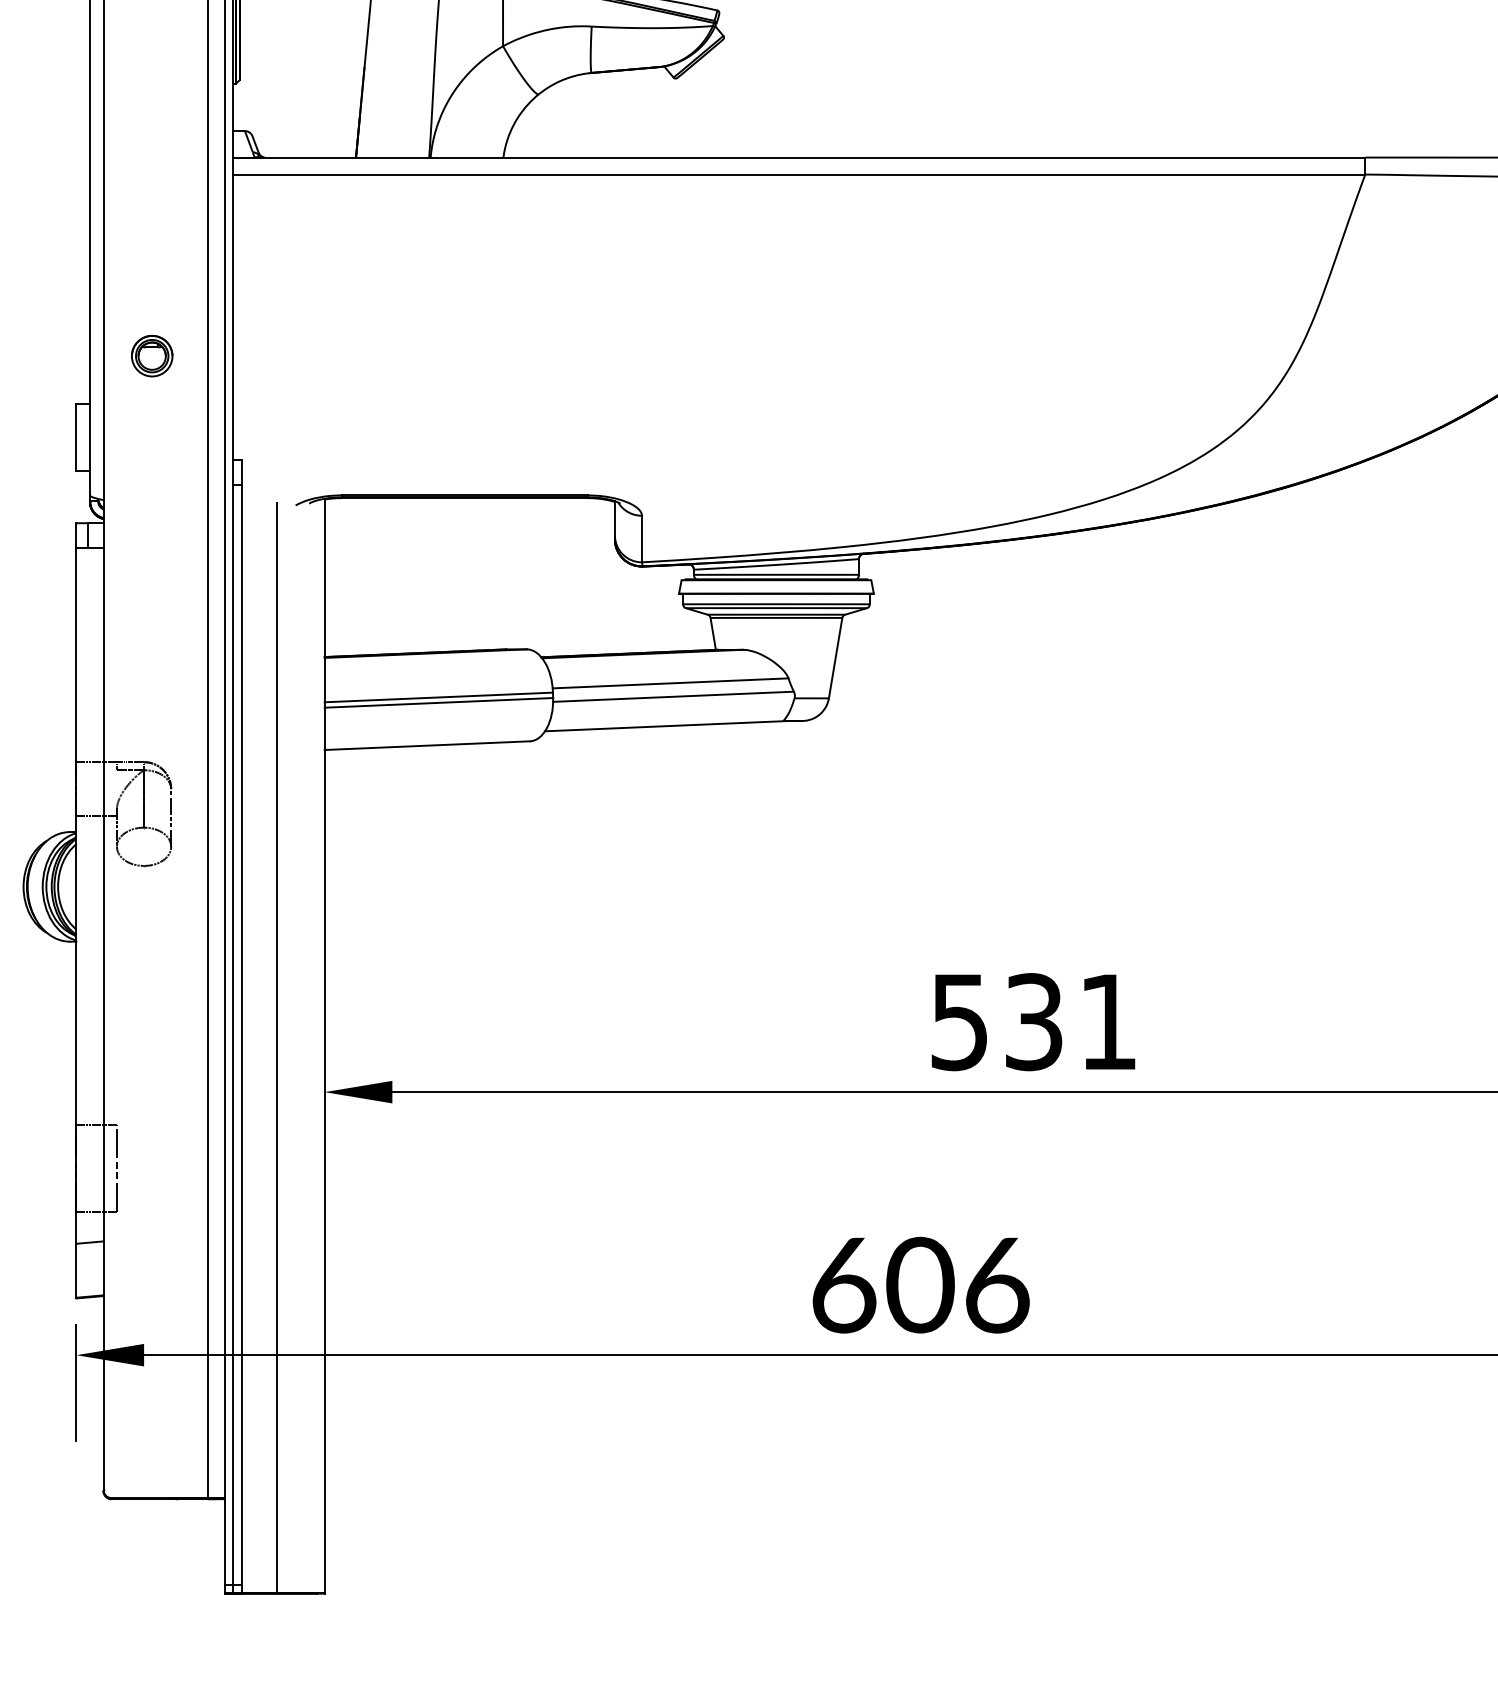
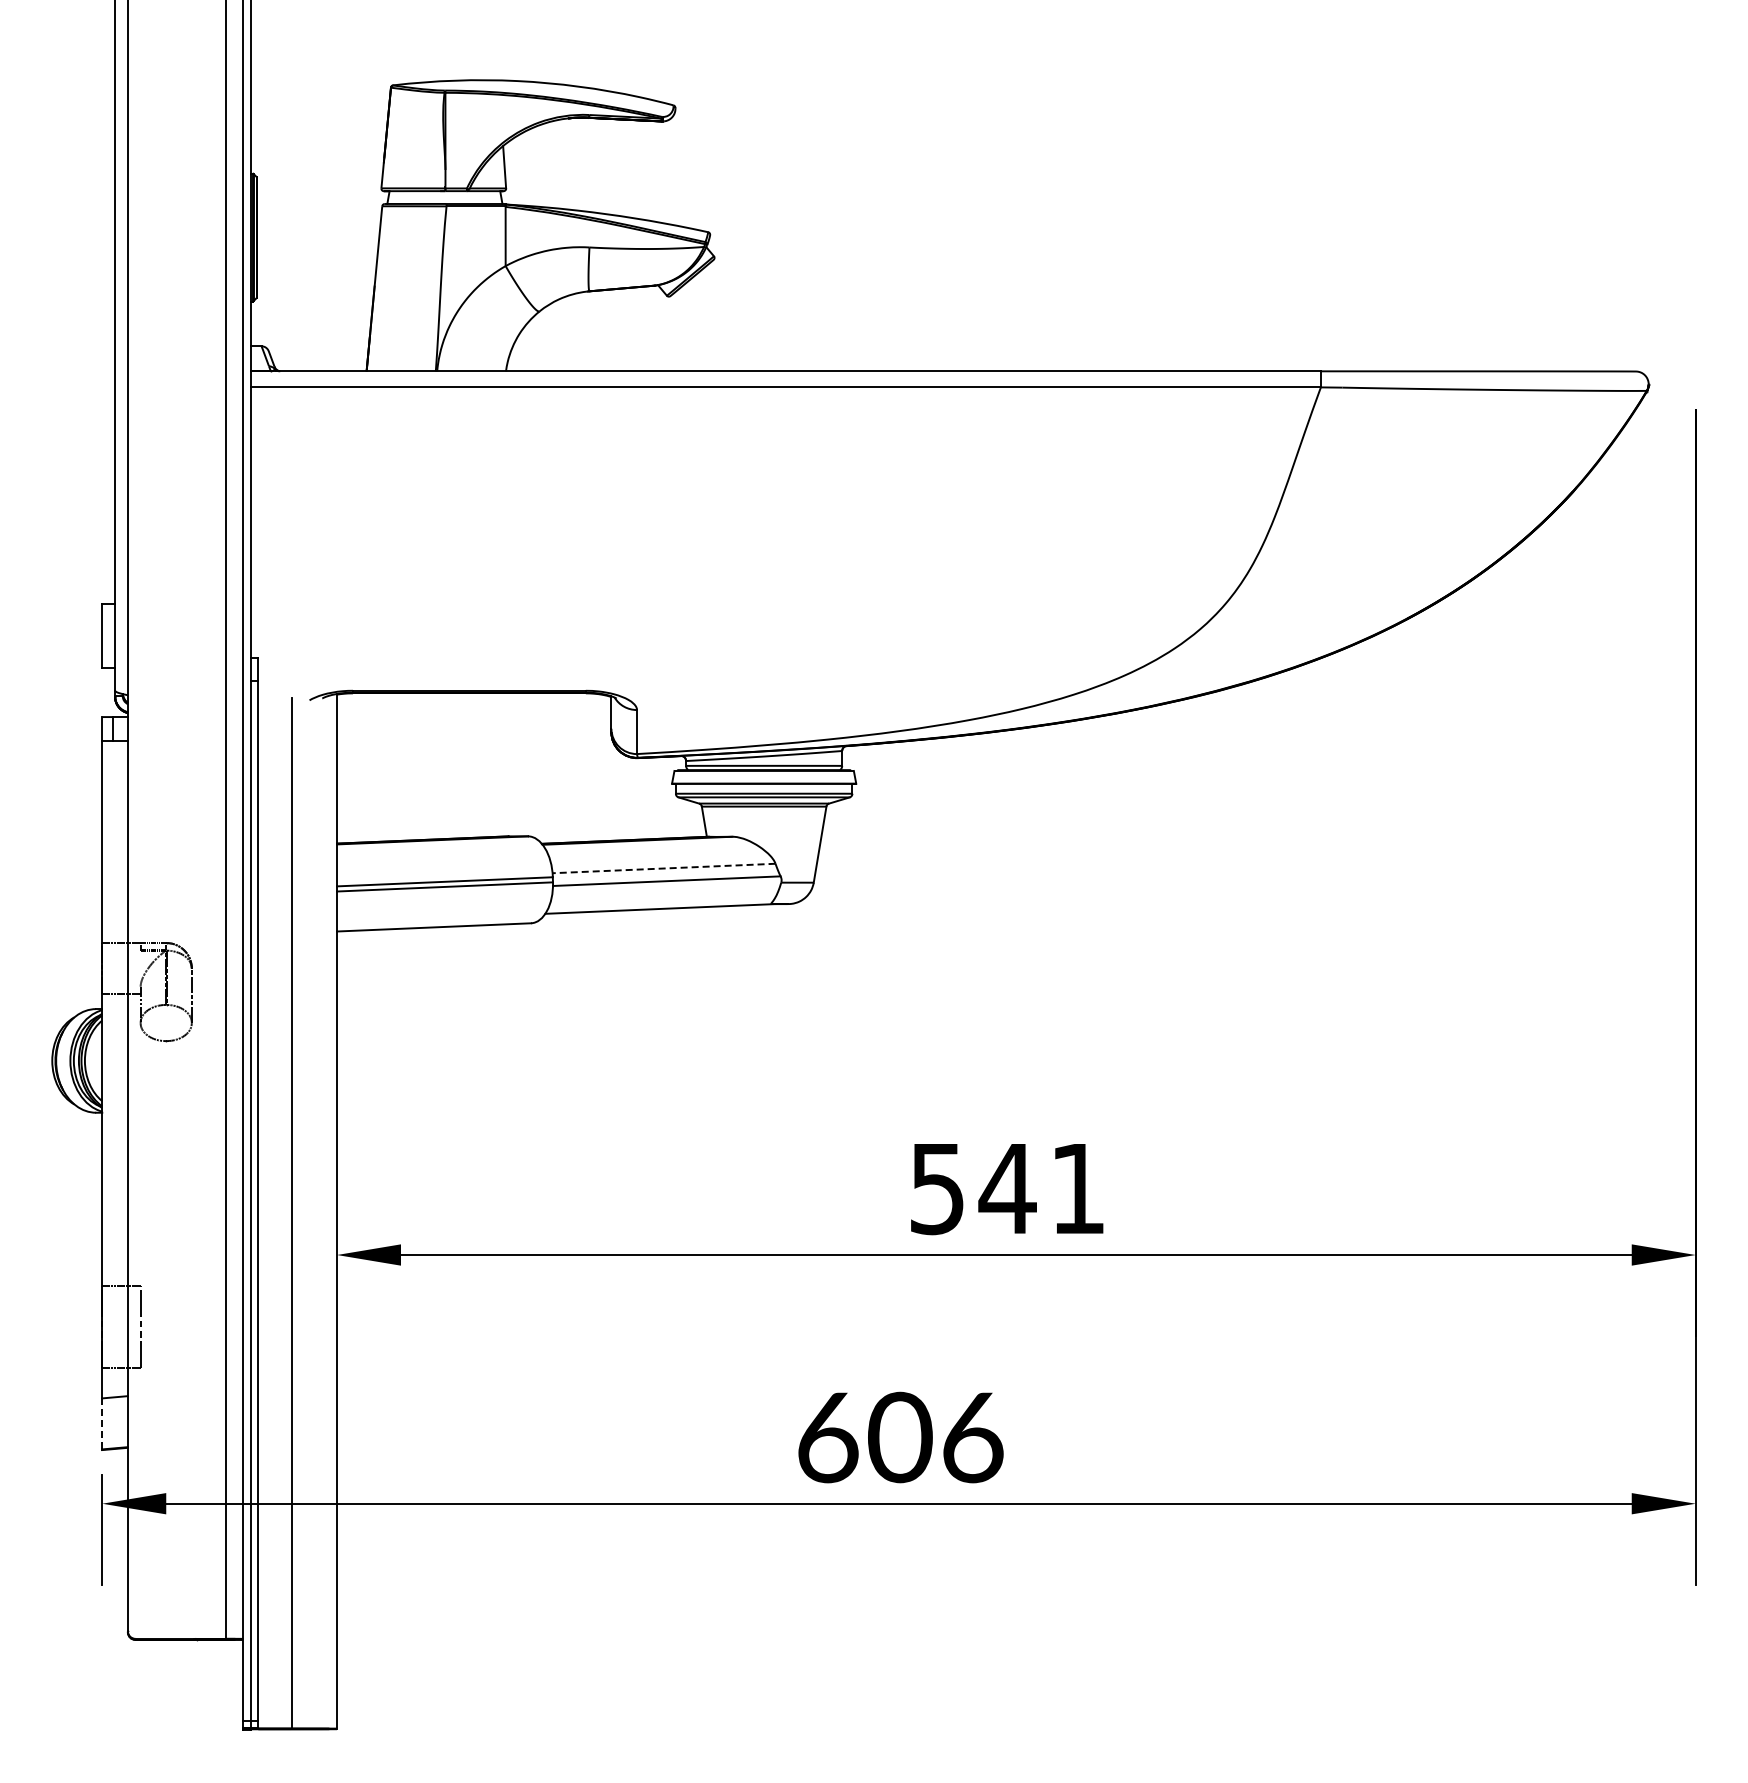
part: (151, 356) -> (173, 559), removed
line: (671, 683) -> (664, 868), solid -> dashed
text: (1033, 1021) -> (1007, 1188), 531 -> 541
line: (76, 1270) -> (102, 1423), solid -> dashed

